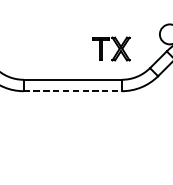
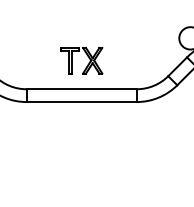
part: (115, 44) -> (86, 55), moved
line: (73, 91) -> (82, 102), dashed -> solid

